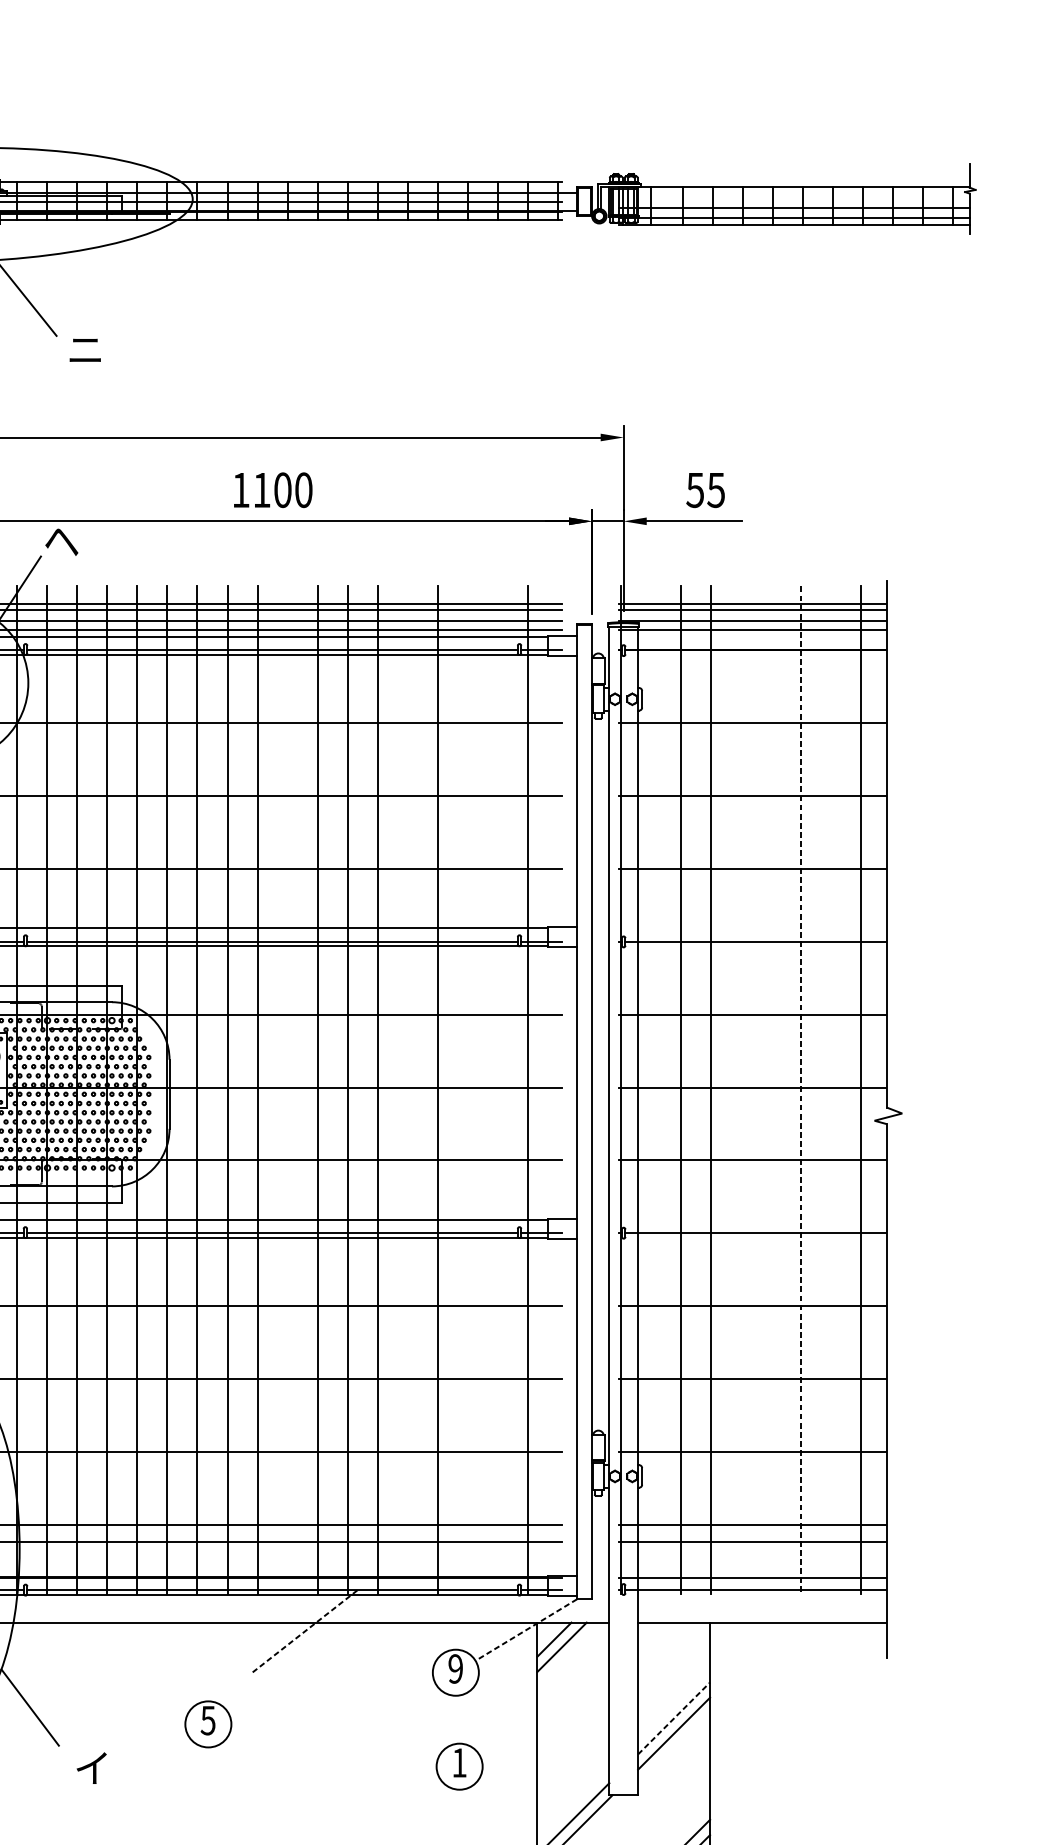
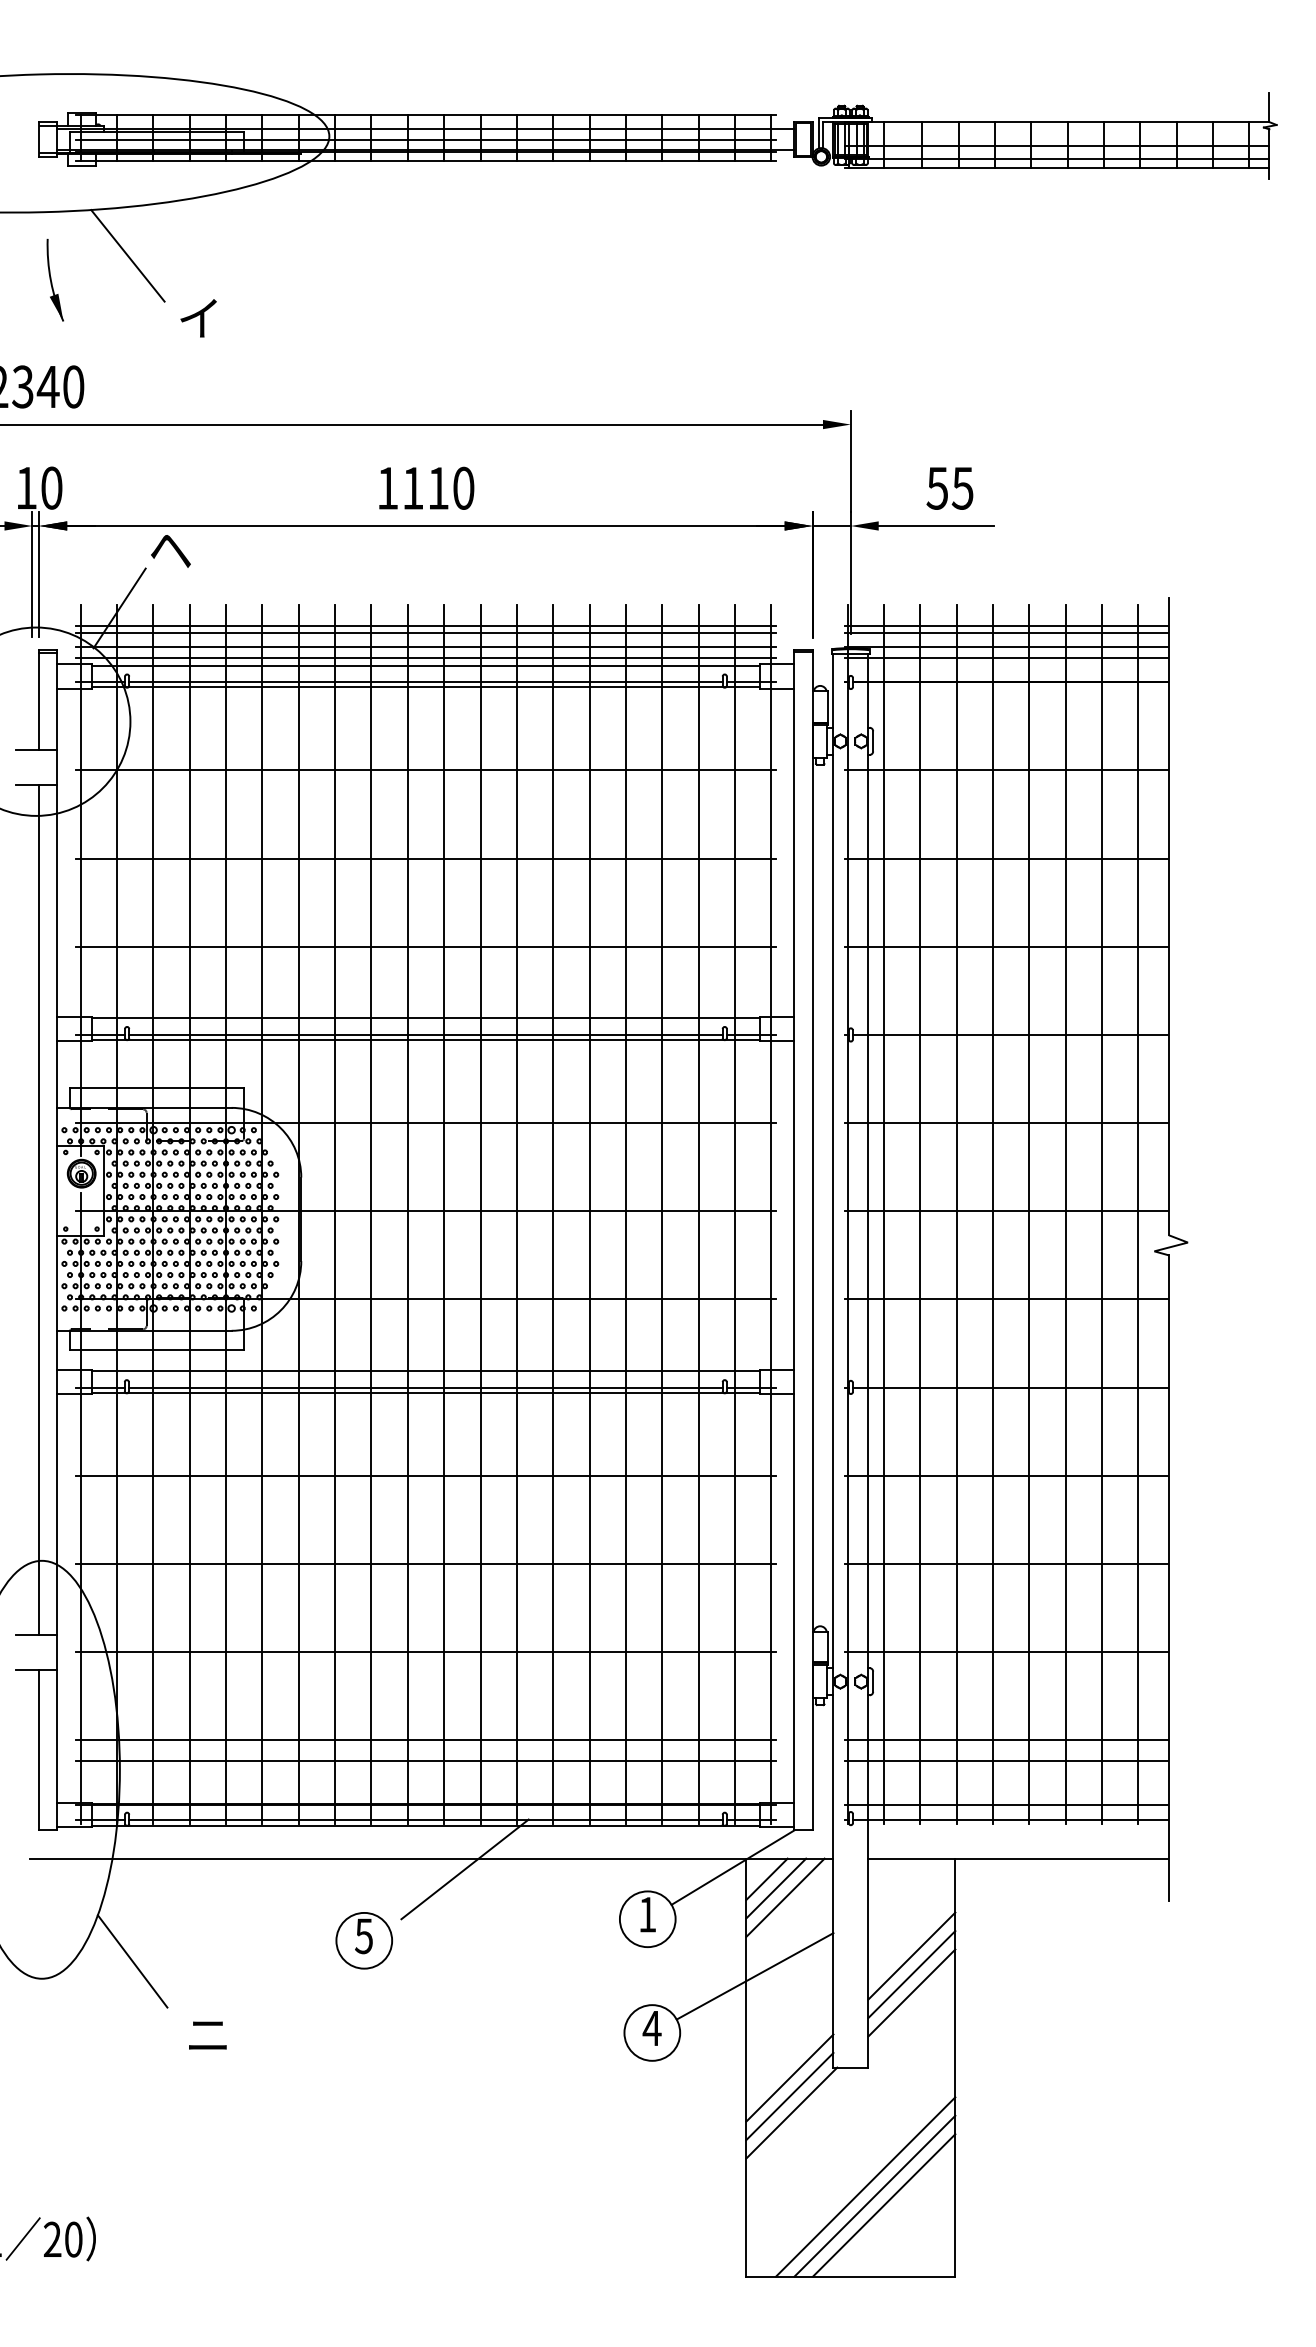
text: (85, 349) -> (199, 318), ニ -> イ
text: (282, 489) -> (438, 487), 1100 -> 1110
line: (287, 1089) -> (444, 1213), added
line: (407, 1089) -> (589, 1213), added
line: (468, 1089) -> (662, 1213), added
line: (497, 1089) -> (698, 1213), added
line: (558, 1089) -> (771, 1213), added
line: (650, 1089) -> (883, 1213), added
line: (740, 1089) -> (992, 1213), added
line: (771, 1089) -> (1029, 1213), added
line: (831, 1089) -> (1102, 1213), added
line: (801, 1090) -> (1065, 1214), dashed -> solid
line: (526, 1629) -> (733, 1867), dashed -> solid
line: (305, 1631) -> (465, 1869), dashed -> solid
line: (569, 1654) -> (785, 1897), added
text: (455, 1668) -> (647, 1914), 9 -> 1
line: (673, 1702) -> (911, 1955), added
line: (673, 1718) -> (911, 1974), dashed -> solid
line: (544, 1720) -> (754, 1976), added
part: (207, 1724) -> (363, 1940), moved
text: (458, 1762) -> (651, 2028), 1 -> 4
text: (92, 1767) -> (207, 2034), イ -> ニ
line: (573, 1803) -> (789, 2077), added

